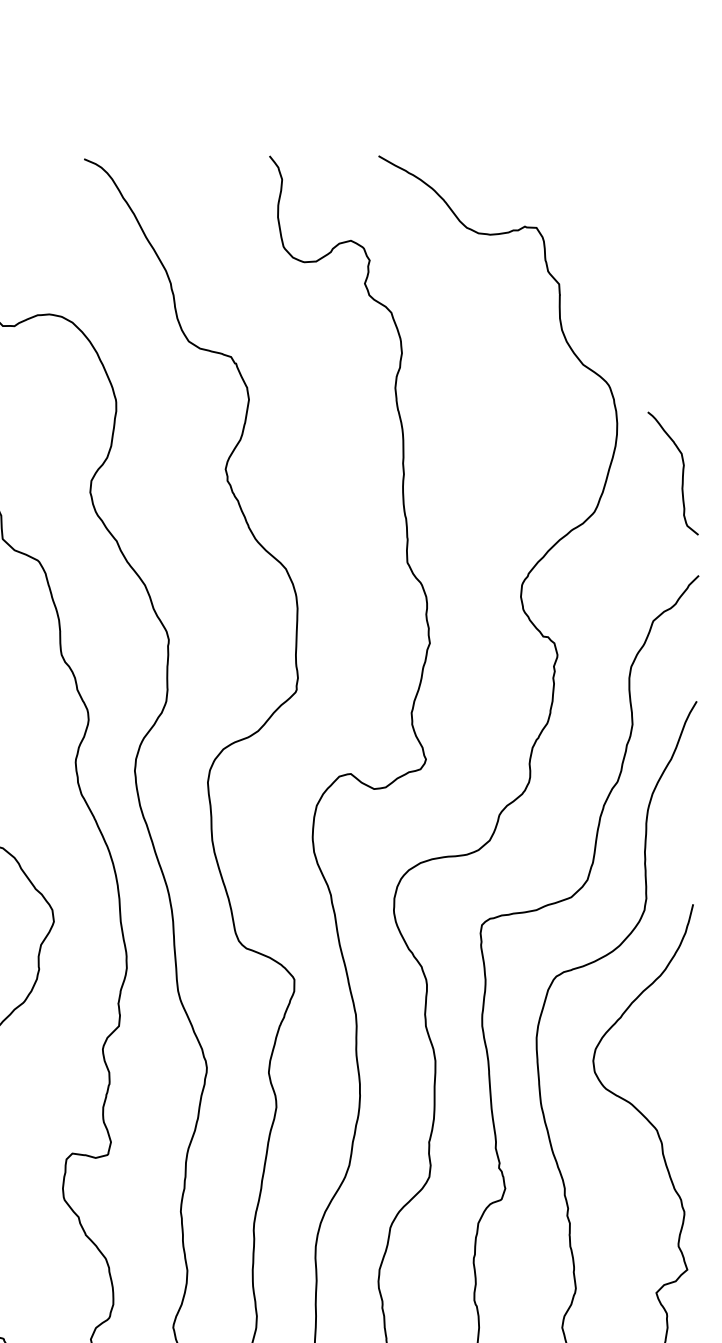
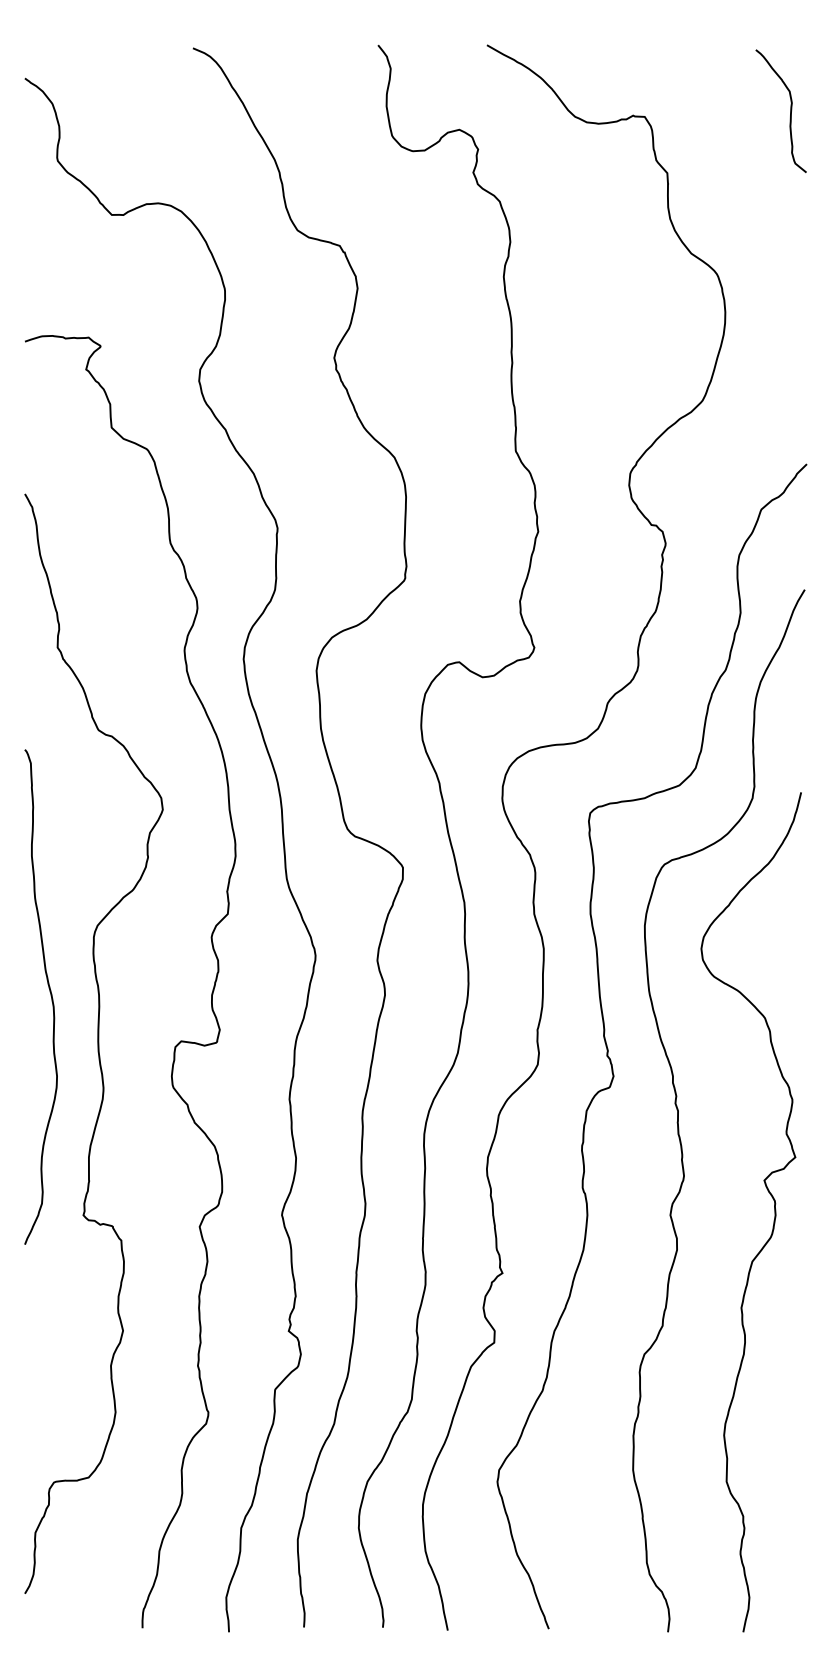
curve: (682, 472) -> (790, 110), moved

